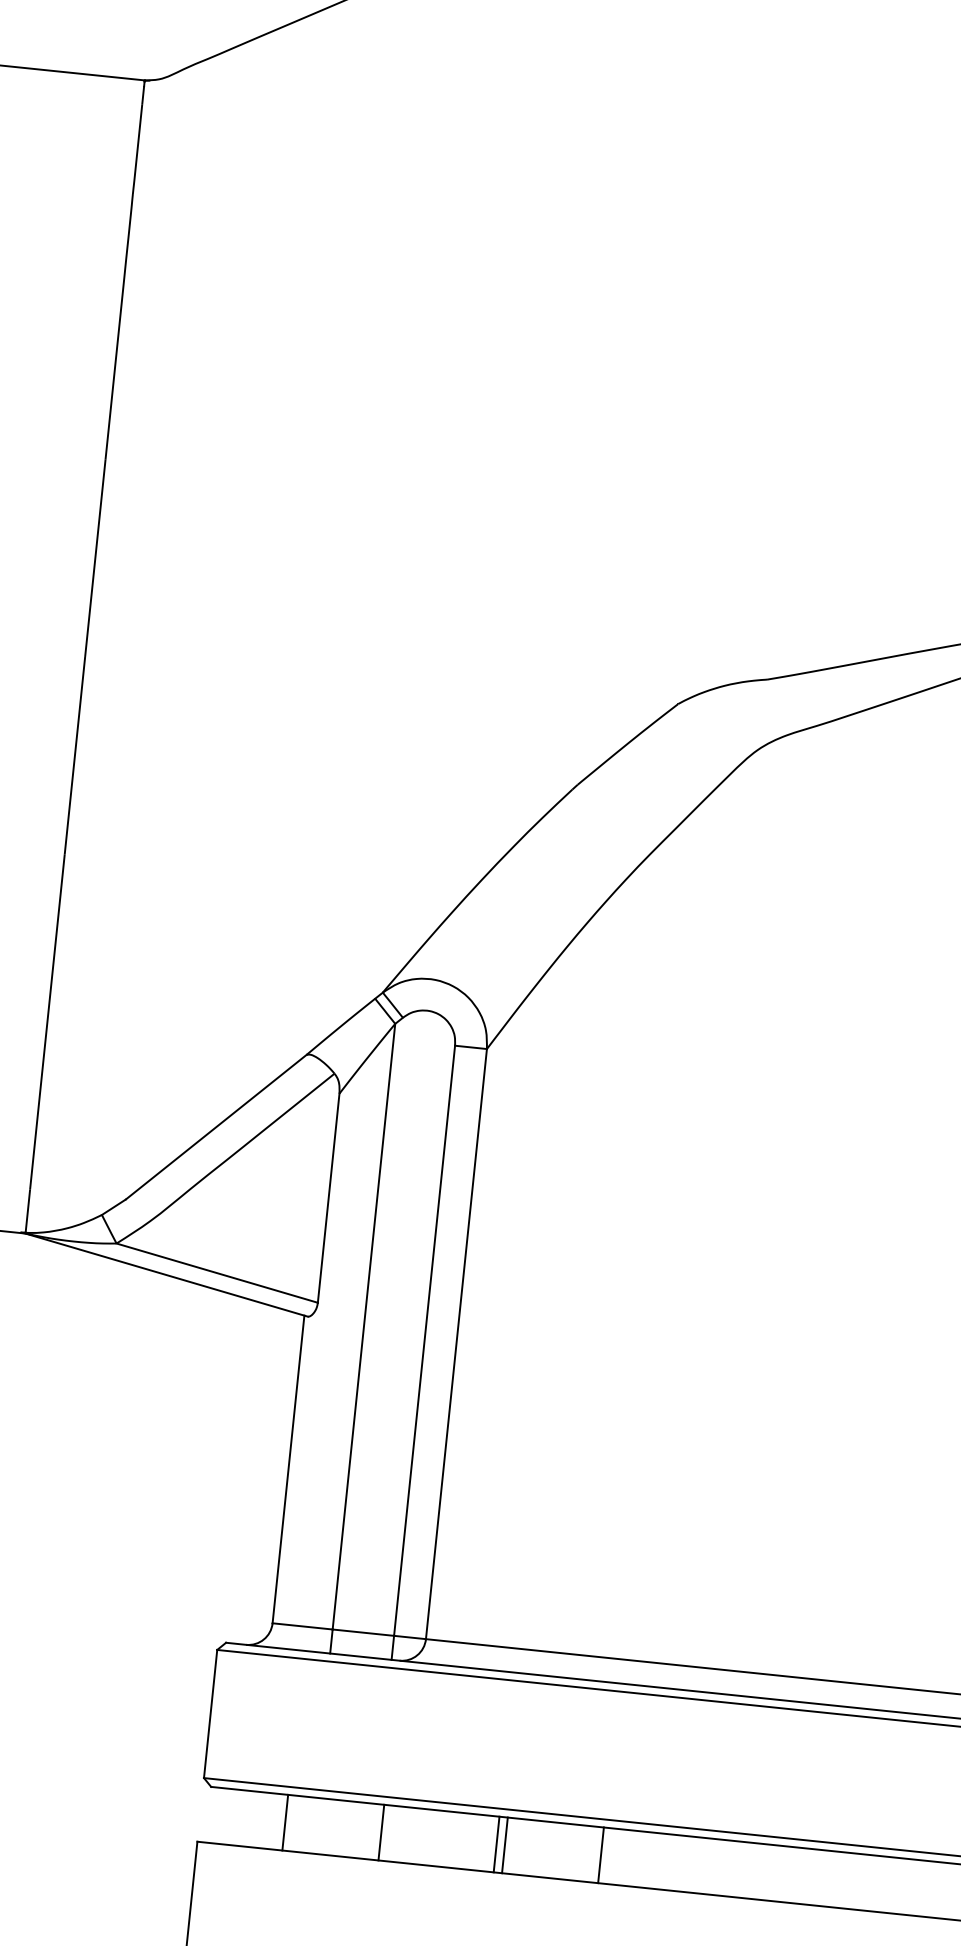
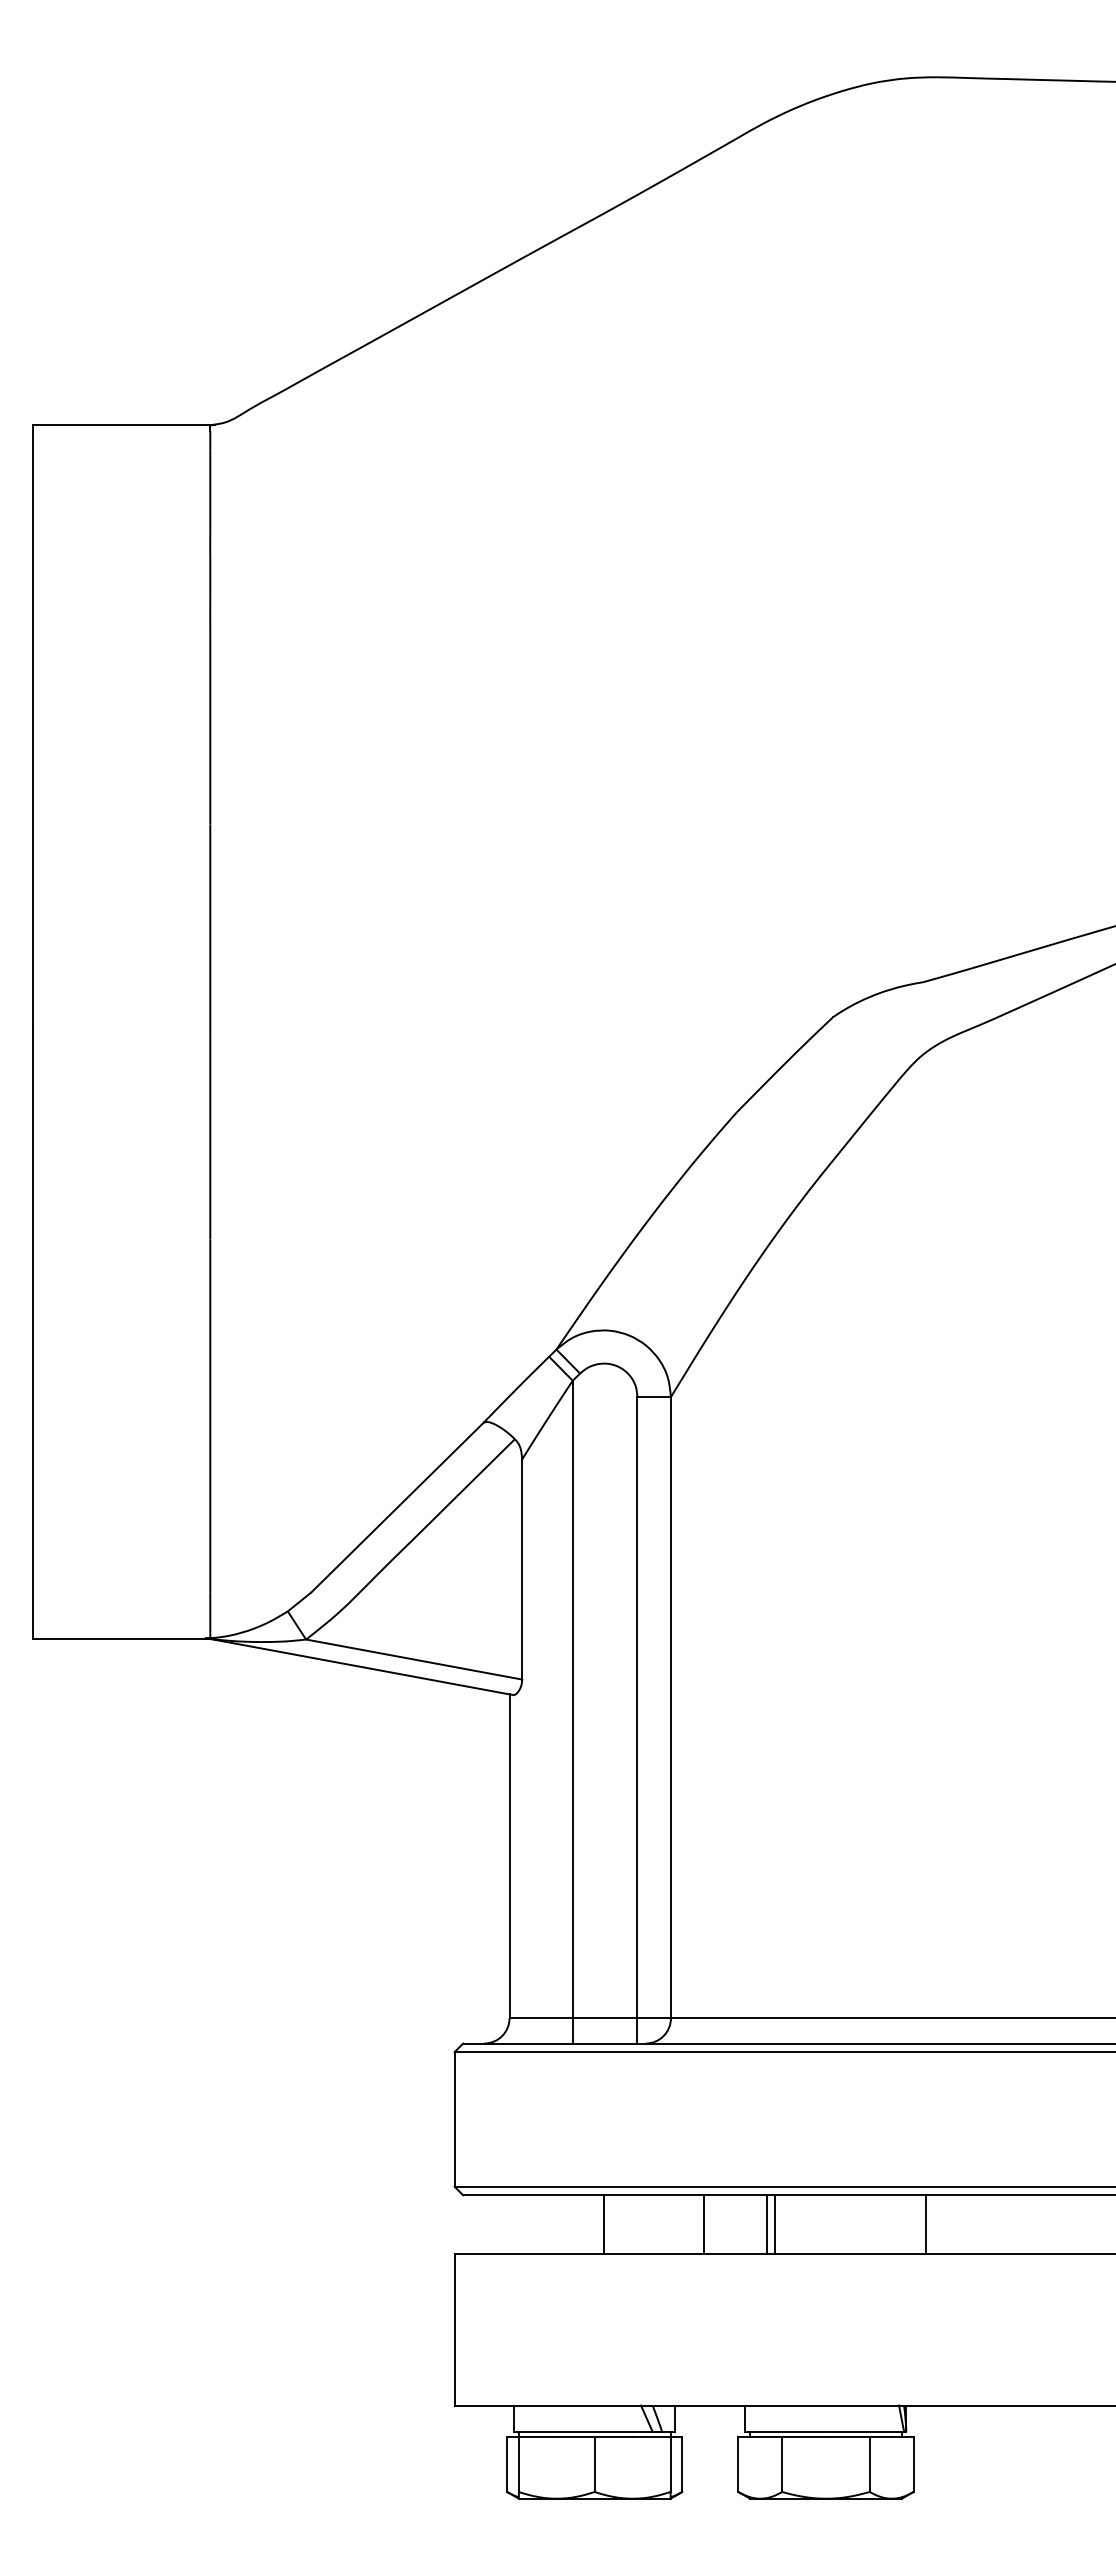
line: (285, 1822) -> (604, 2224), moved
line: (381, 1832) -> (704, 2224), moved
line: (600, 1855) -> (925, 2224), moved

